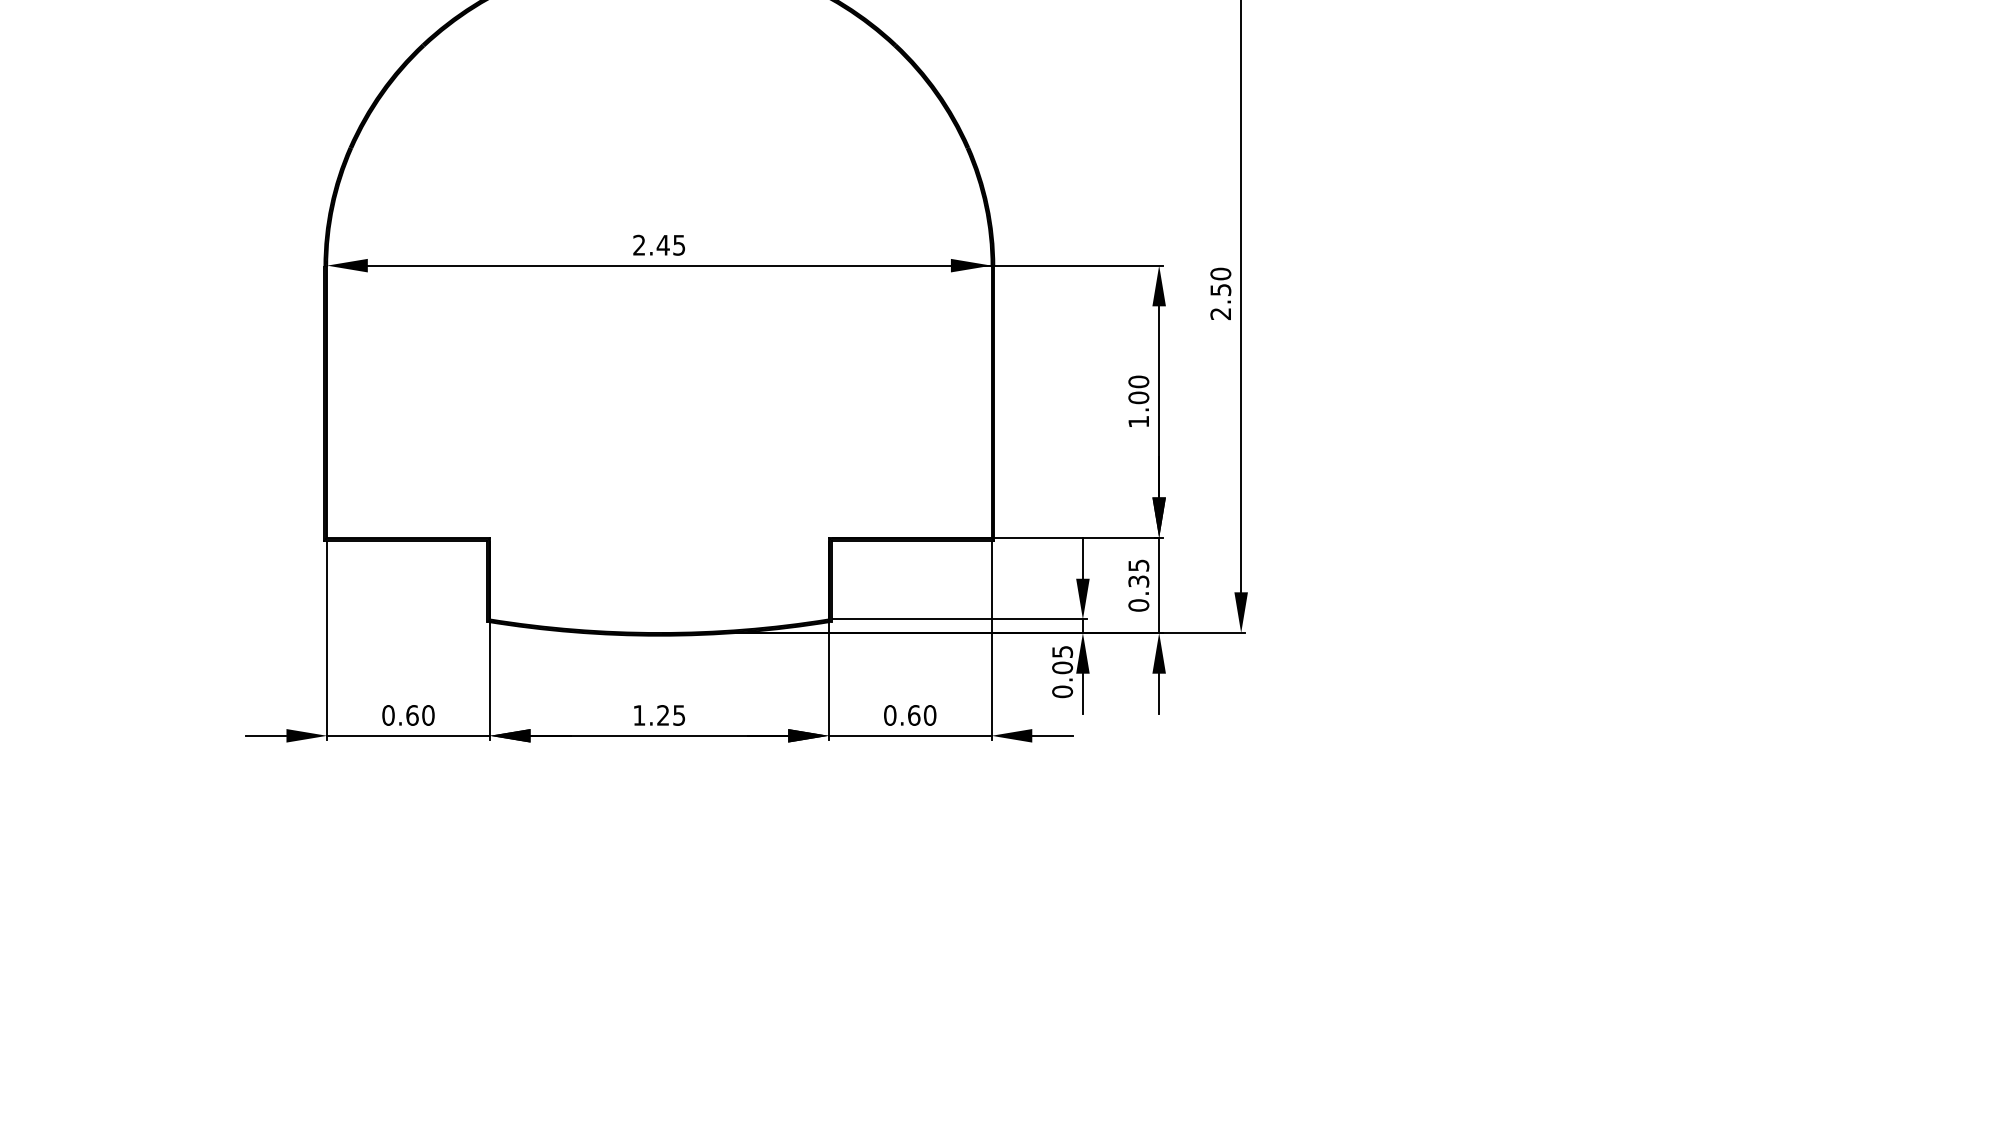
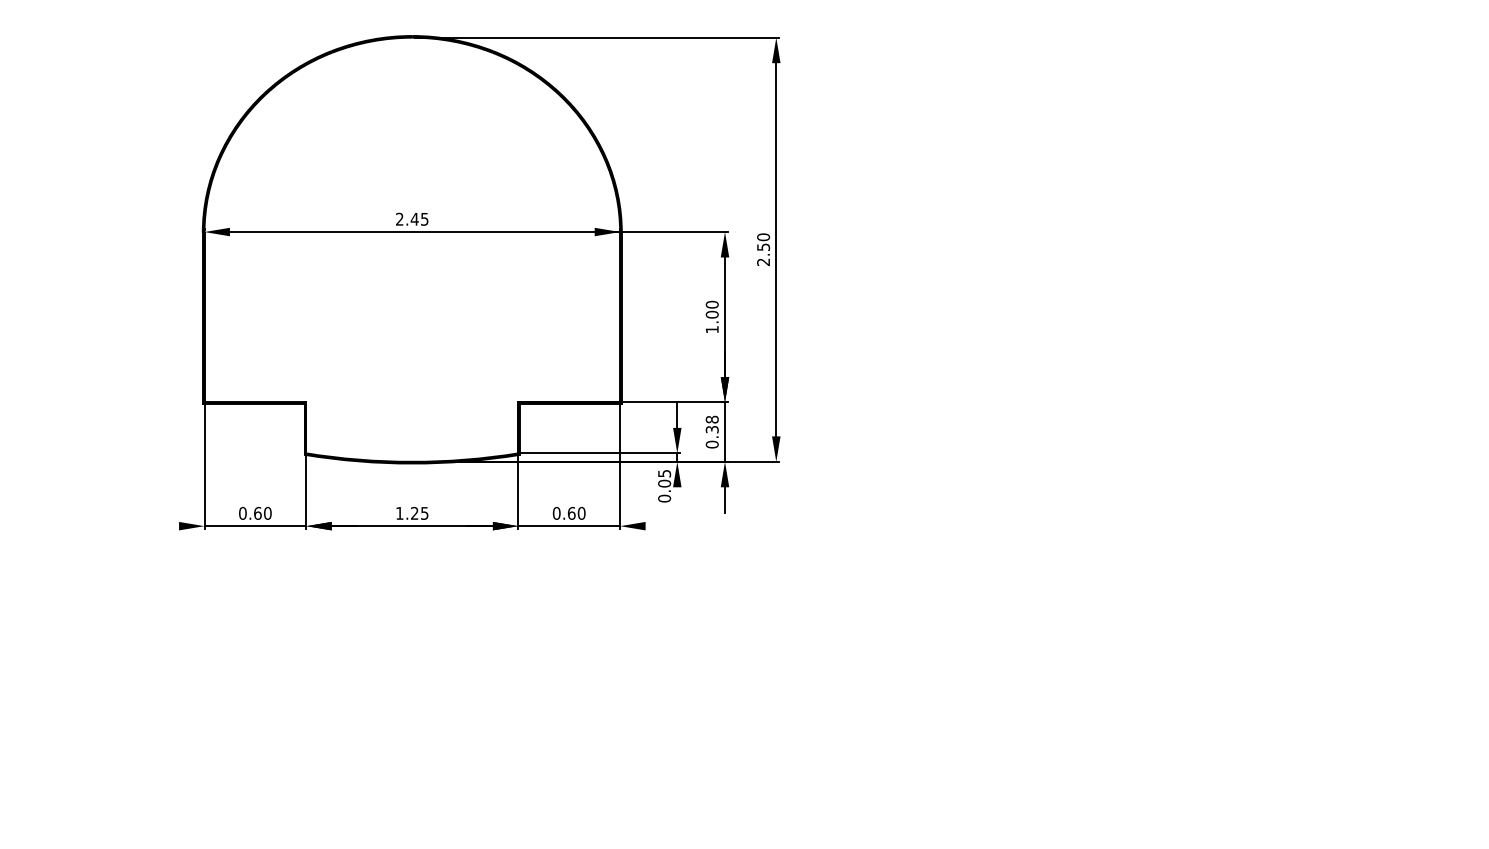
text: (1137, 565) -> (711, 419), 0.35 -> 0.38
line: (1083, 693) -> (677, 499), removed
line: (266, 736) -> (166, 526), removed
line: (1052, 736) -> (658, 526), removed

